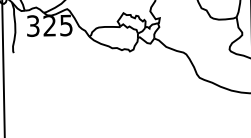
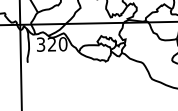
text: (65, 25) -> (62, 44), 325 -> 320

